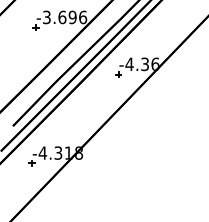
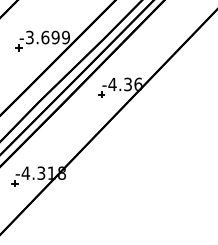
text: (83, 17) -> (66, 37), -3.696 -> -3.699

